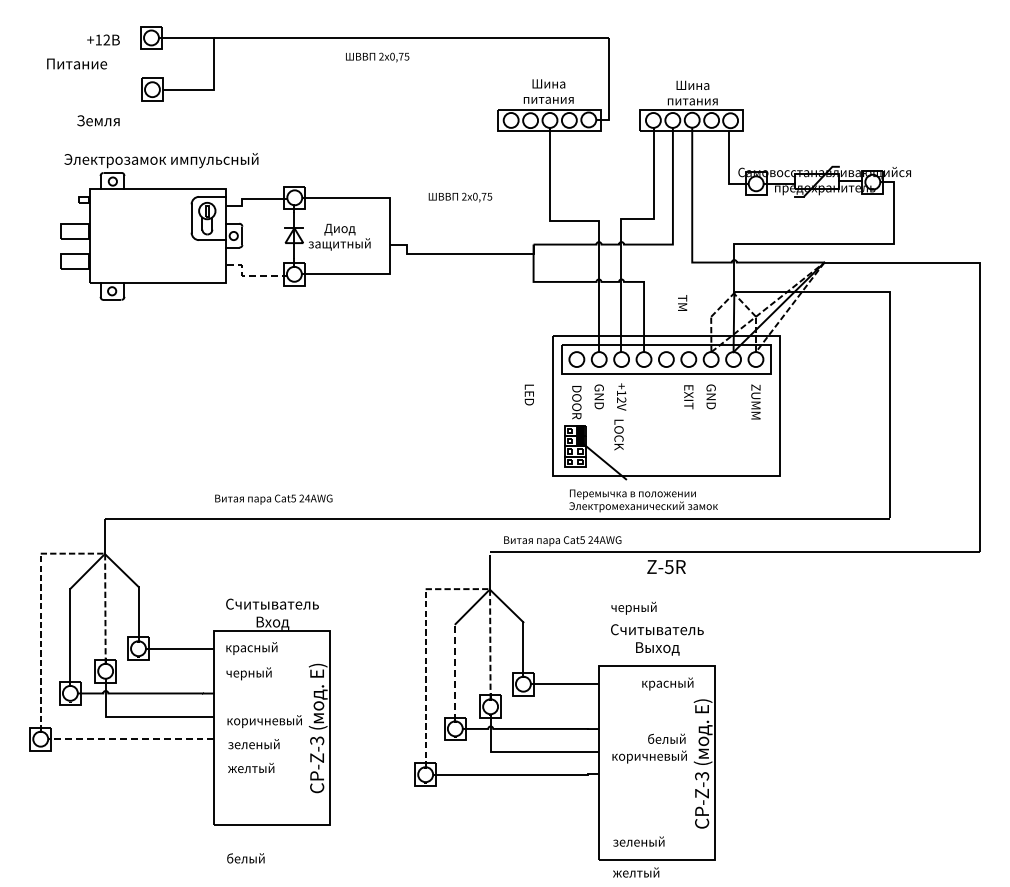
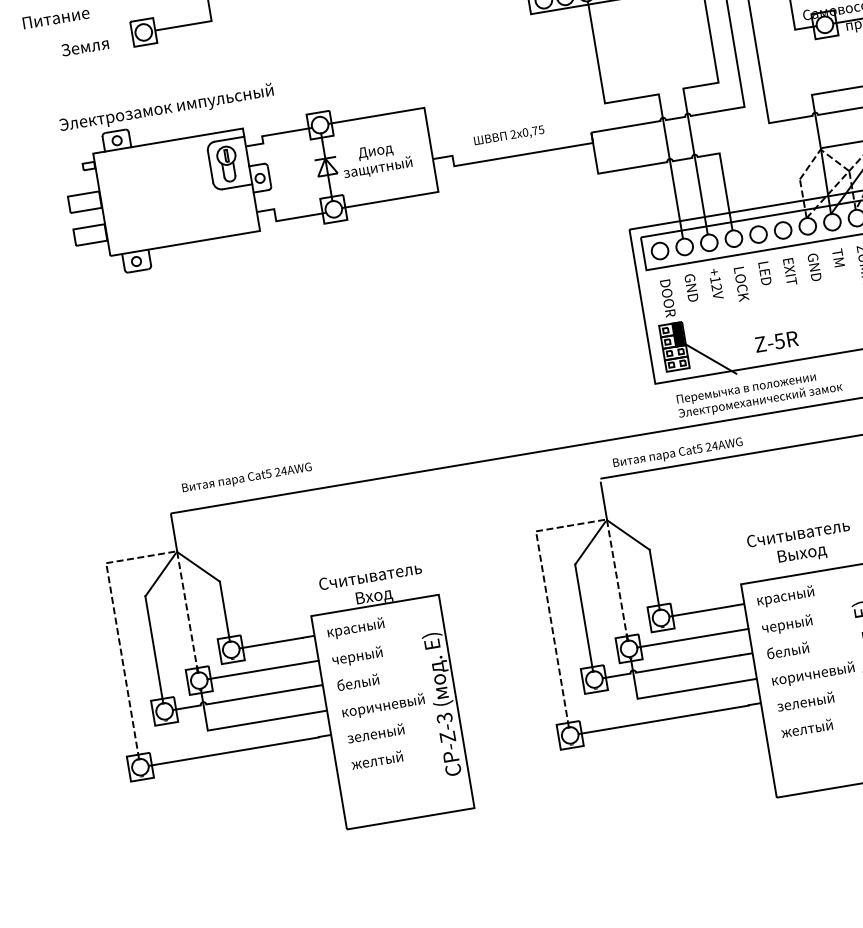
text: (98, 120) -> (85, 46), moved
text: (460, 197) -> (509, 136), moved
line: (250, 276) -> (285, 219), dashed -> solid
text: (682, 302) -> (838, 257), moved
text: (528, 394) -> (763, 273), moved
text: (618, 434) -> (740, 283), moved
text: (273, 499) -> (246, 478), moved
text: (666, 567) -> (776, 342), moved
text: (633, 607) -> (786, 624), moved
line: (163, 671) -> (262, 670), added
line: (455, 671) -> (584, 616), dashed -> solid
text: (667, 683) -> (785, 596), moved
line: (548, 706) -> (692, 637), added
text: (666, 738) -> (787, 650), moved
line: (133, 739) -> (242, 750), dashed -> solid
text: (638, 841) -> (805, 701), moved
text: (245, 858) -> (357, 682), moved
text: (636, 872) -> (807, 728), moved

